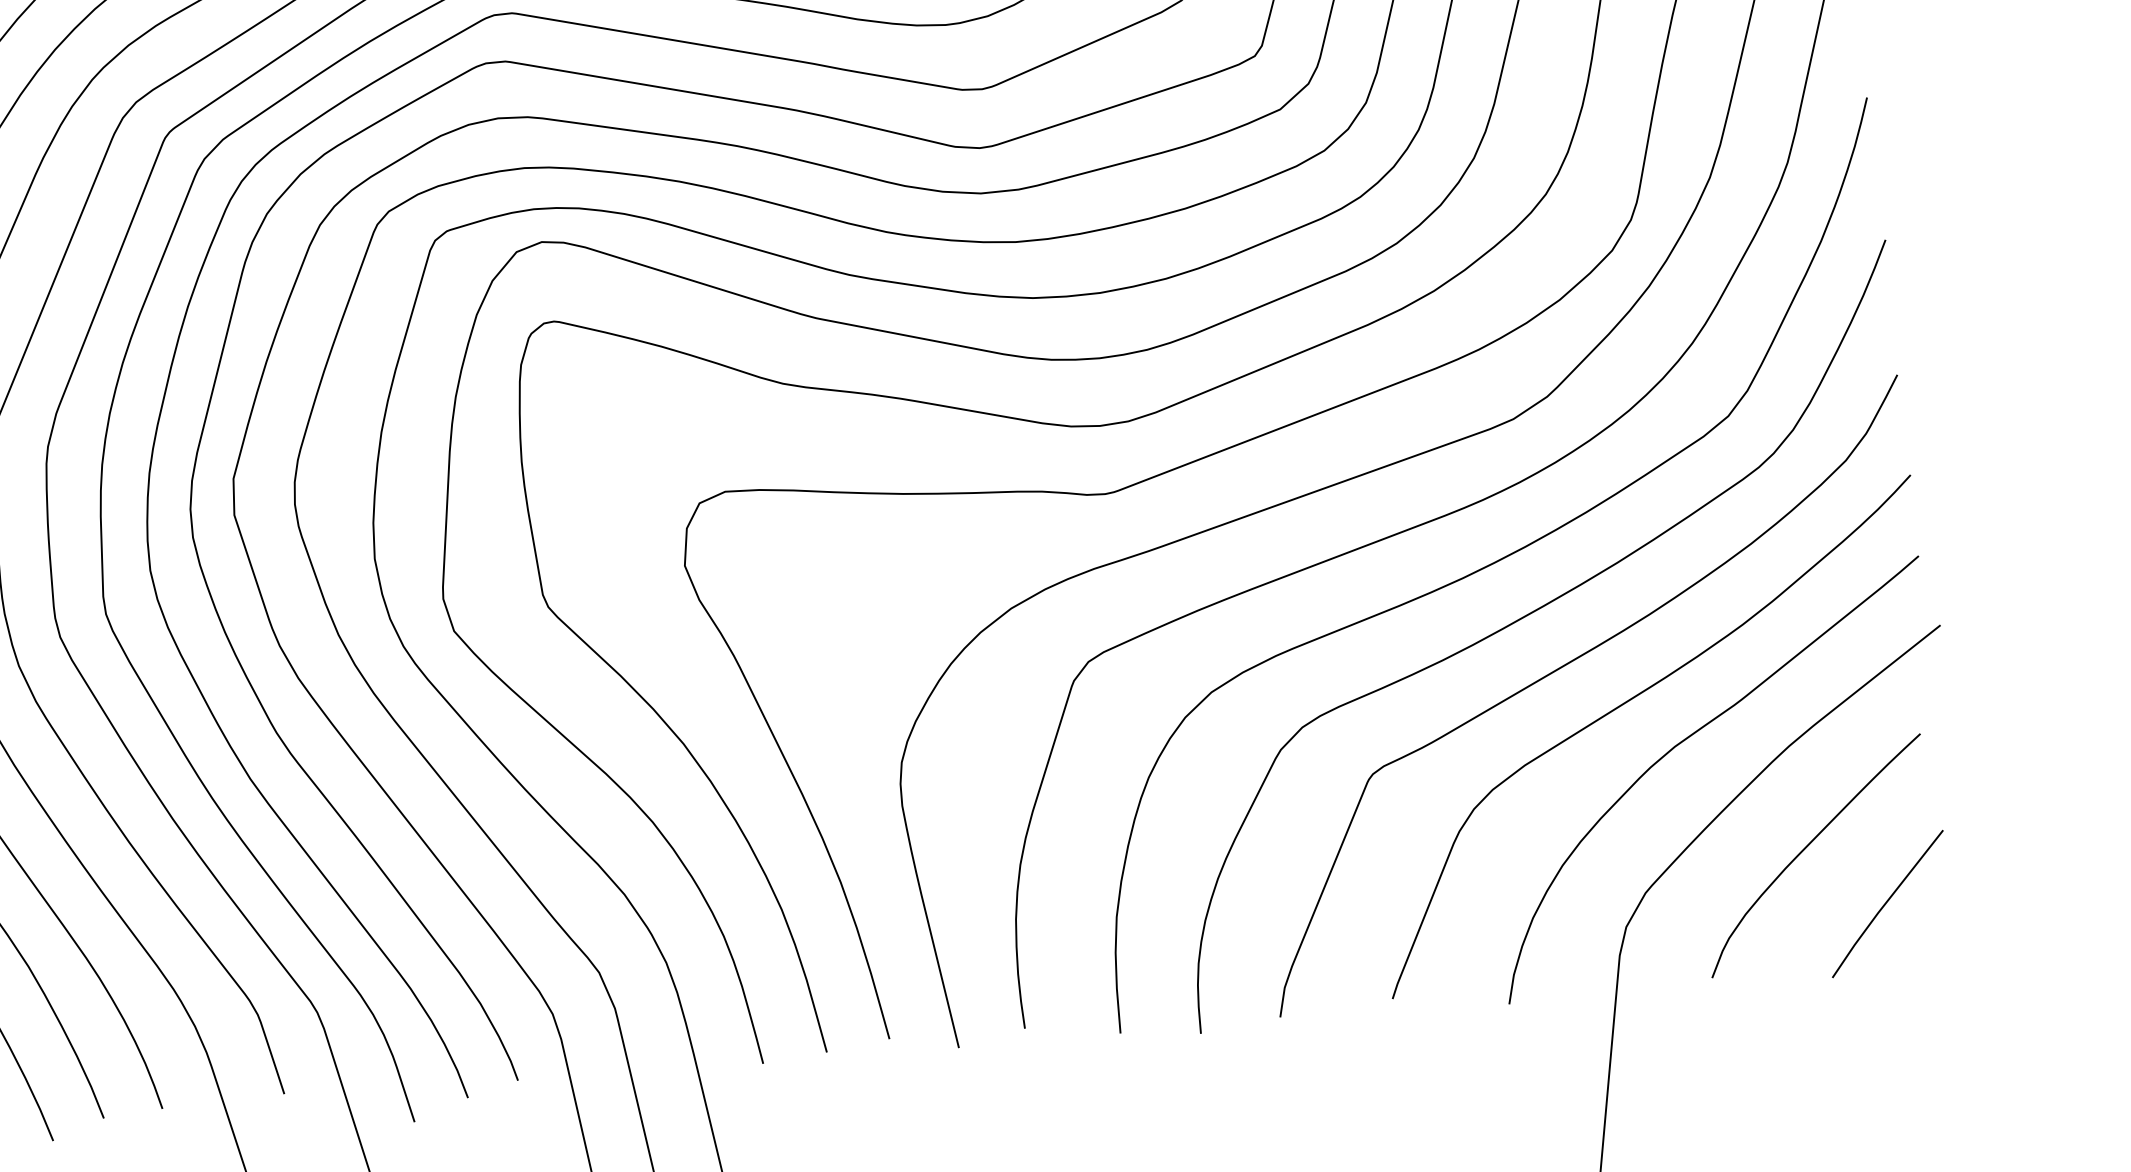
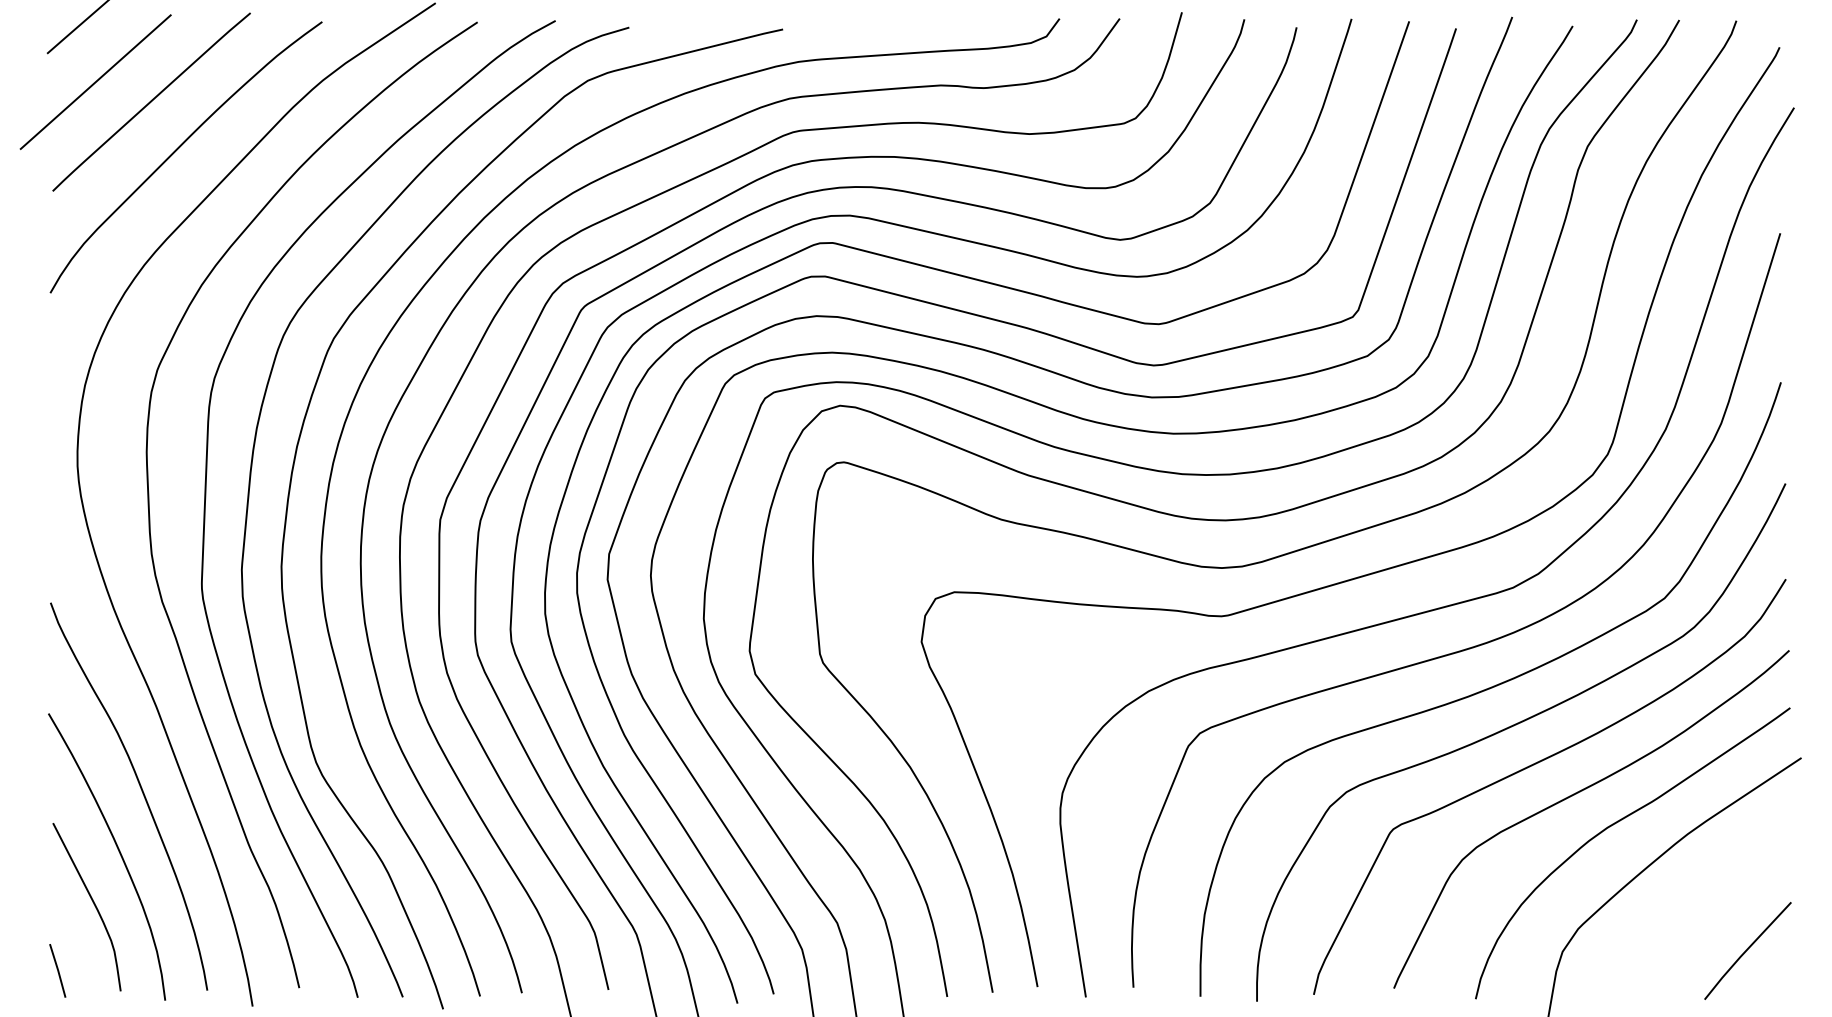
curve: (1808, 847) -> (1695, 906), removed

